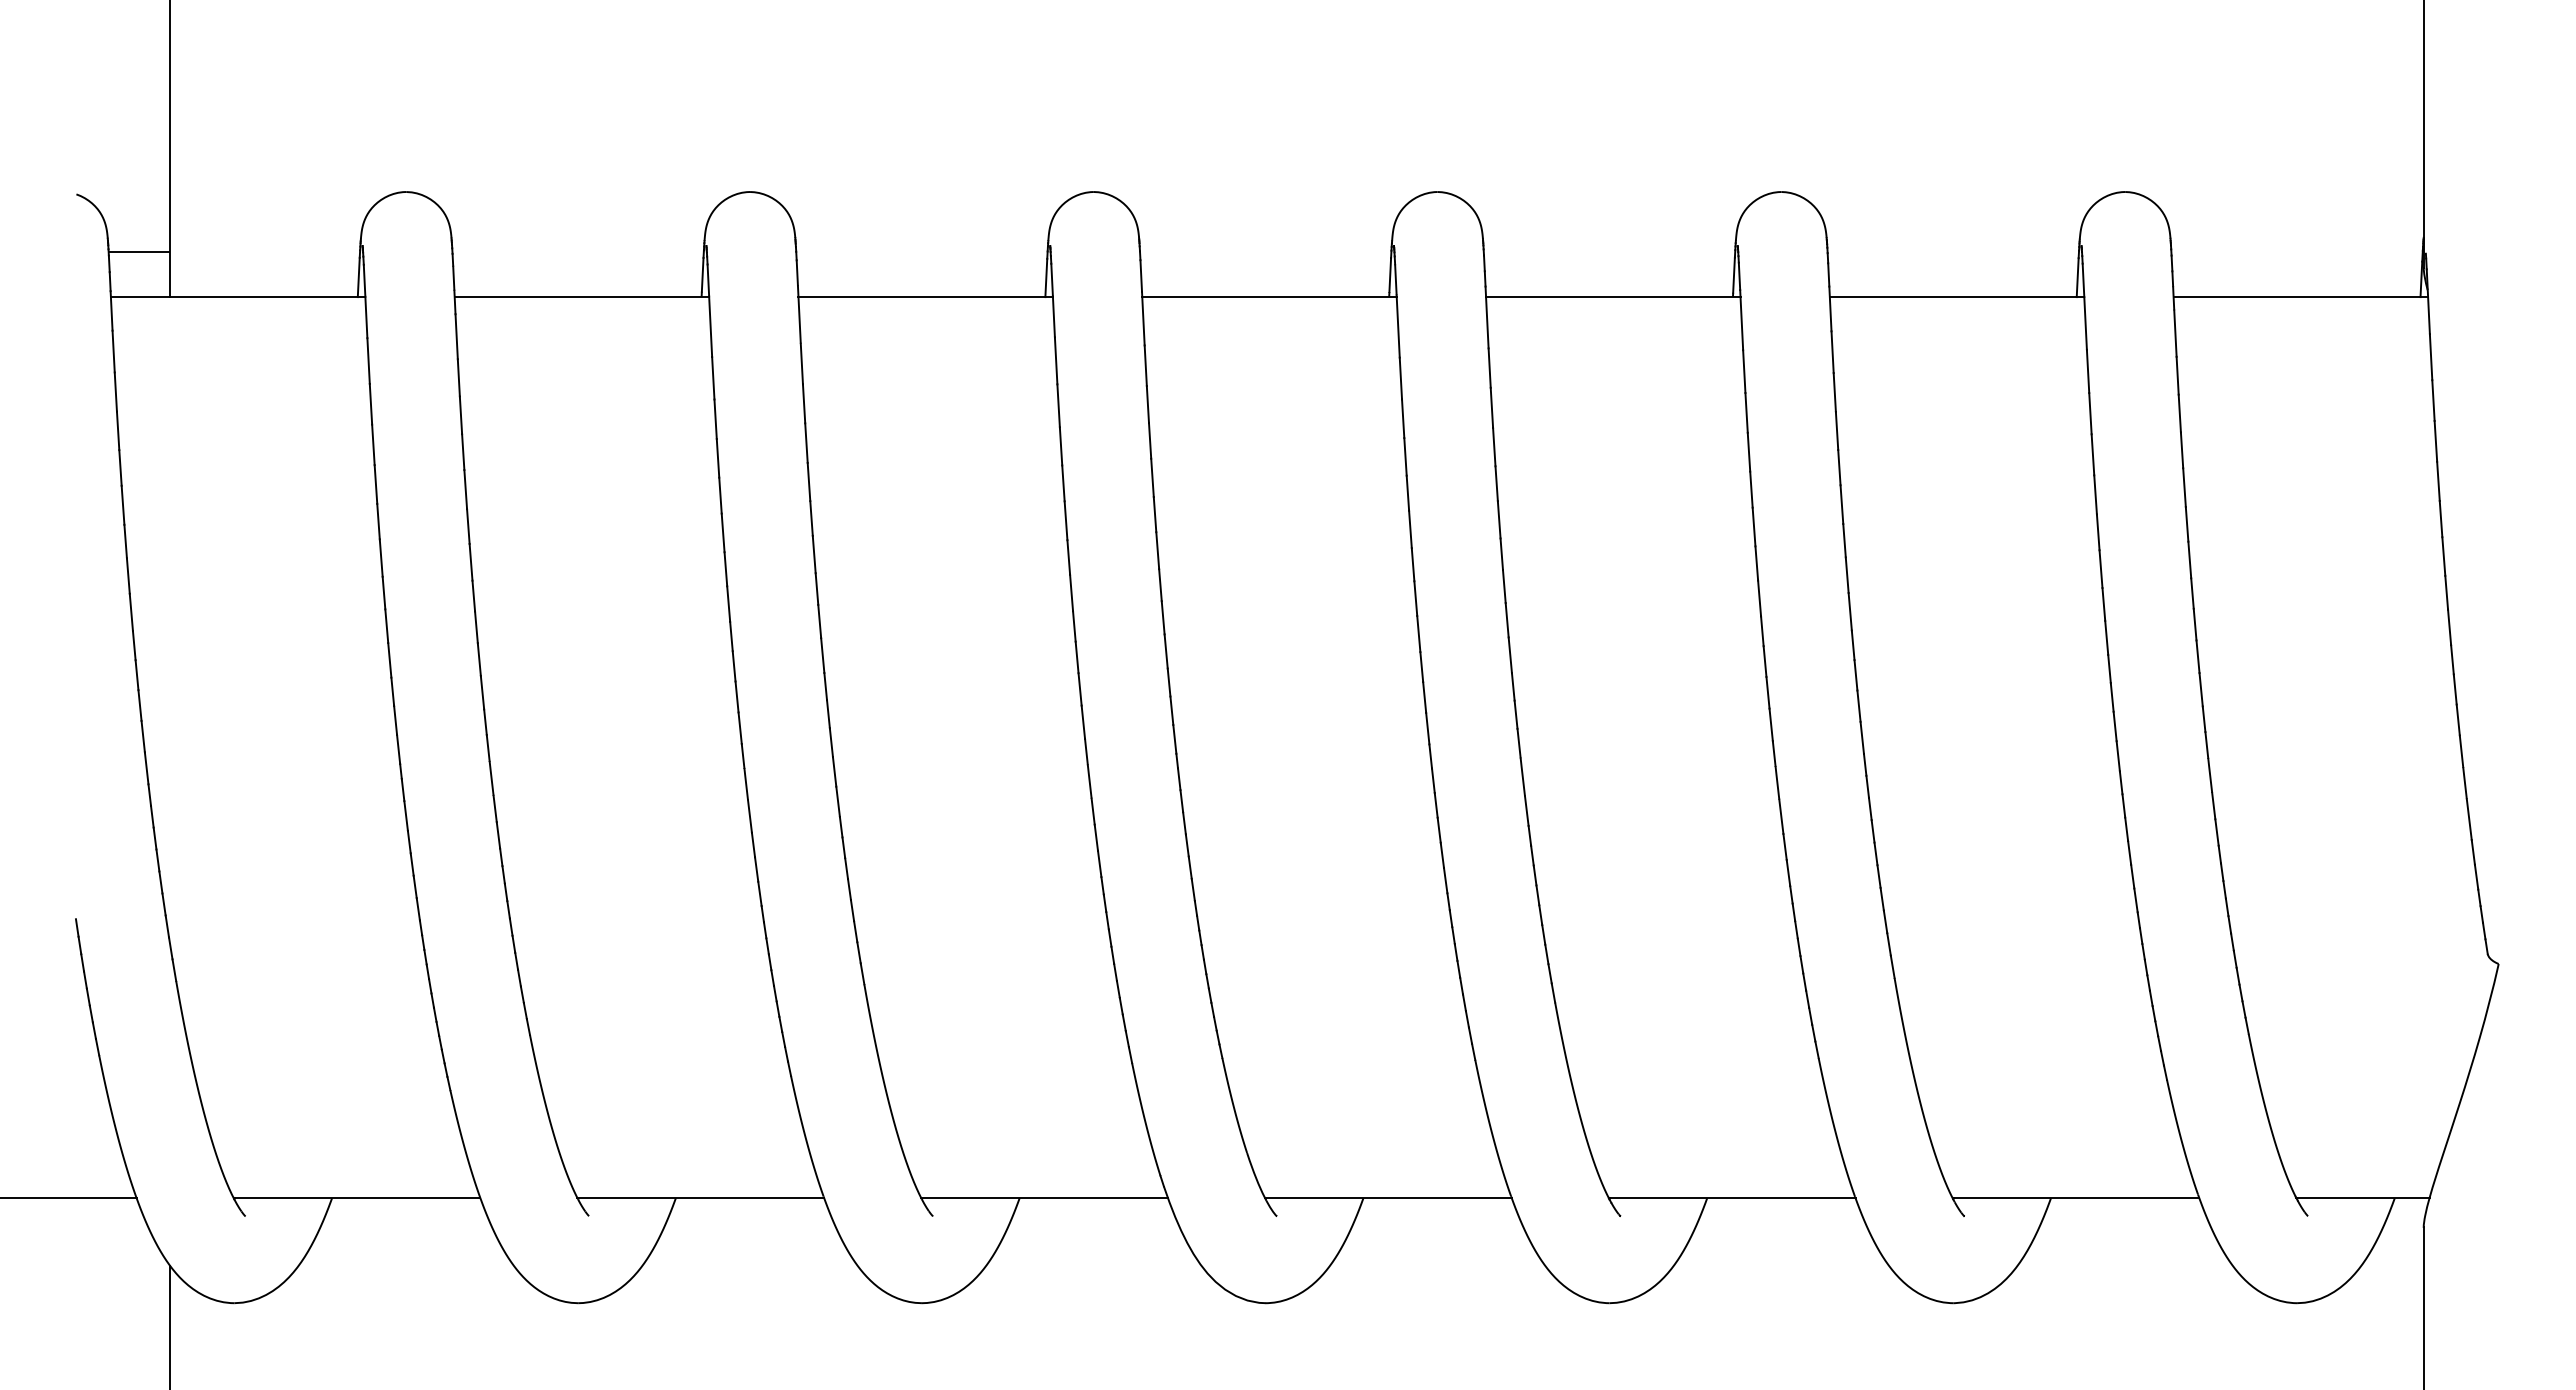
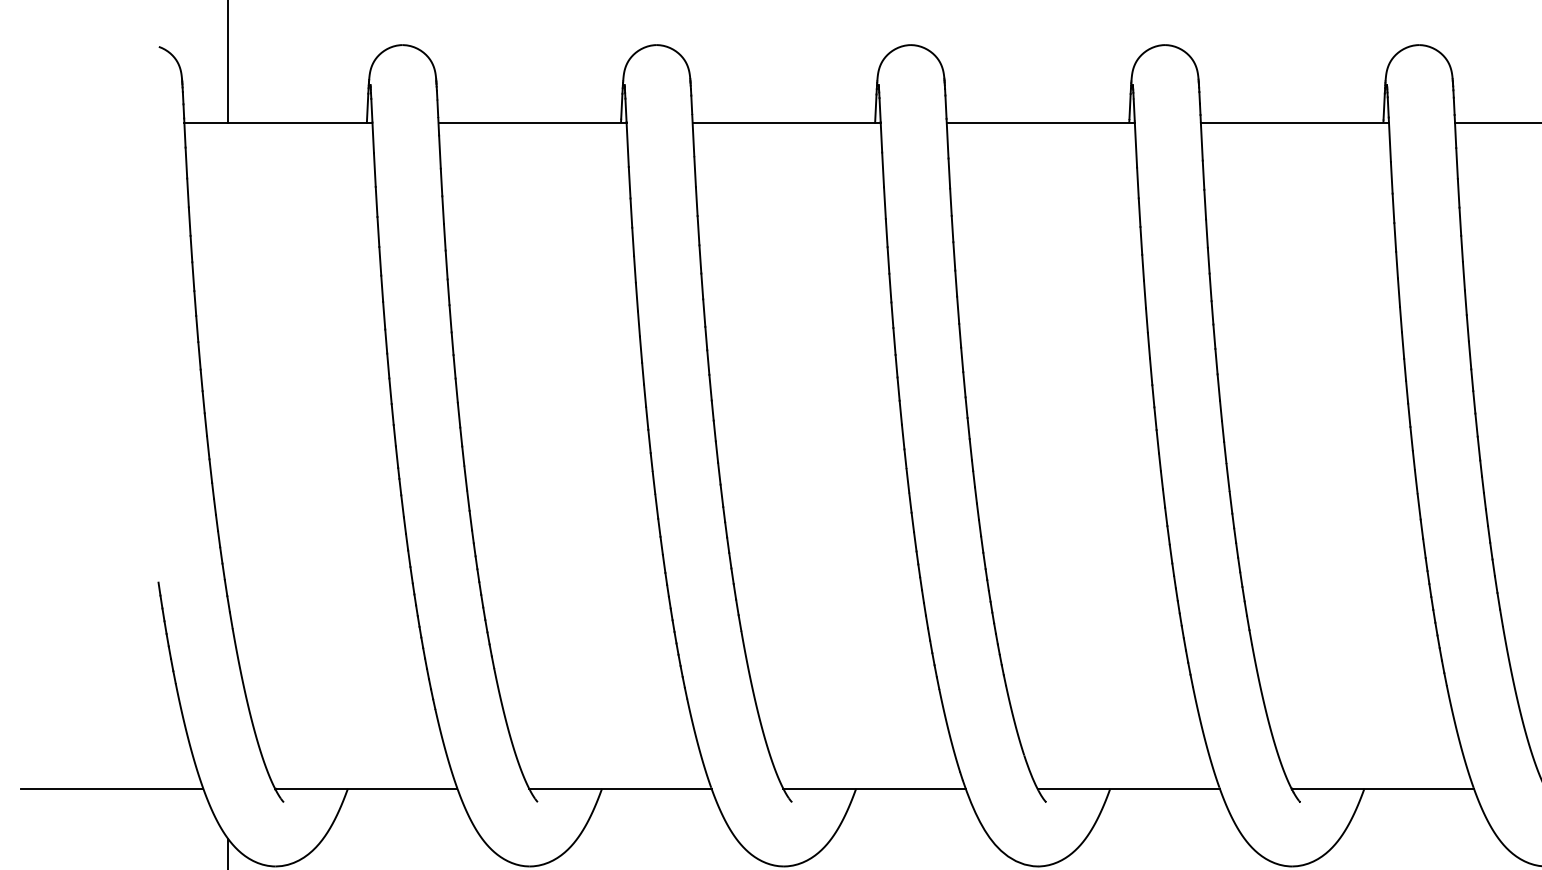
line: (138, 252) -> (204, 89), removed

